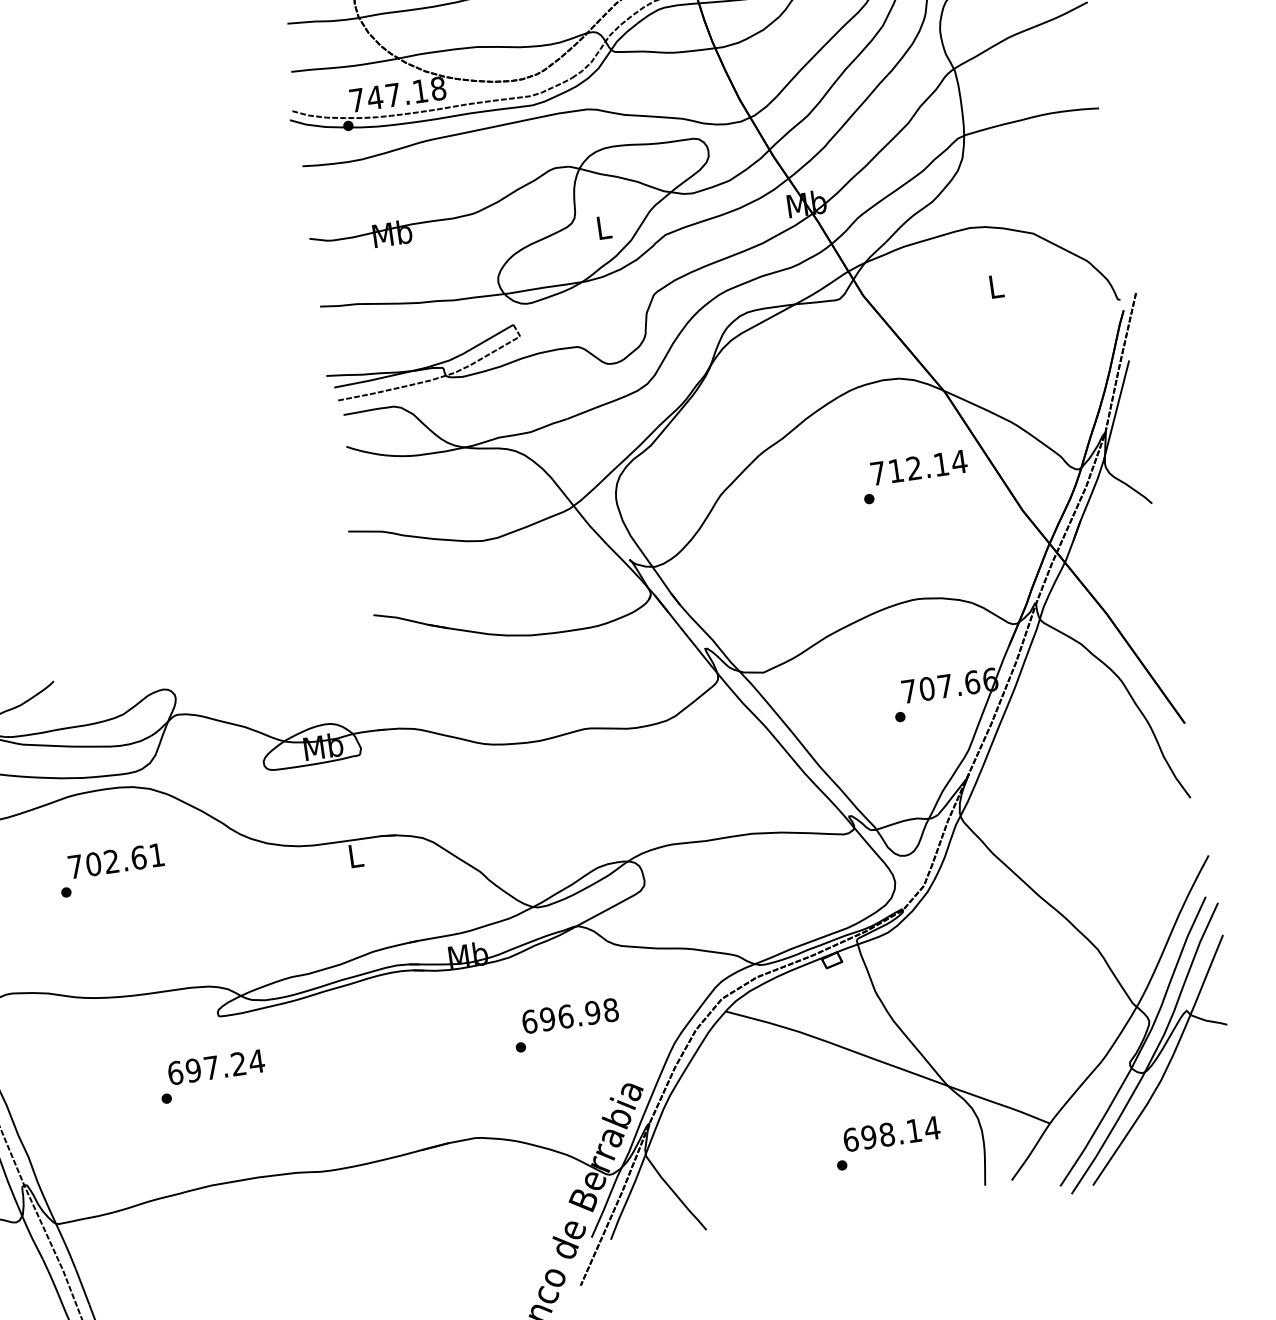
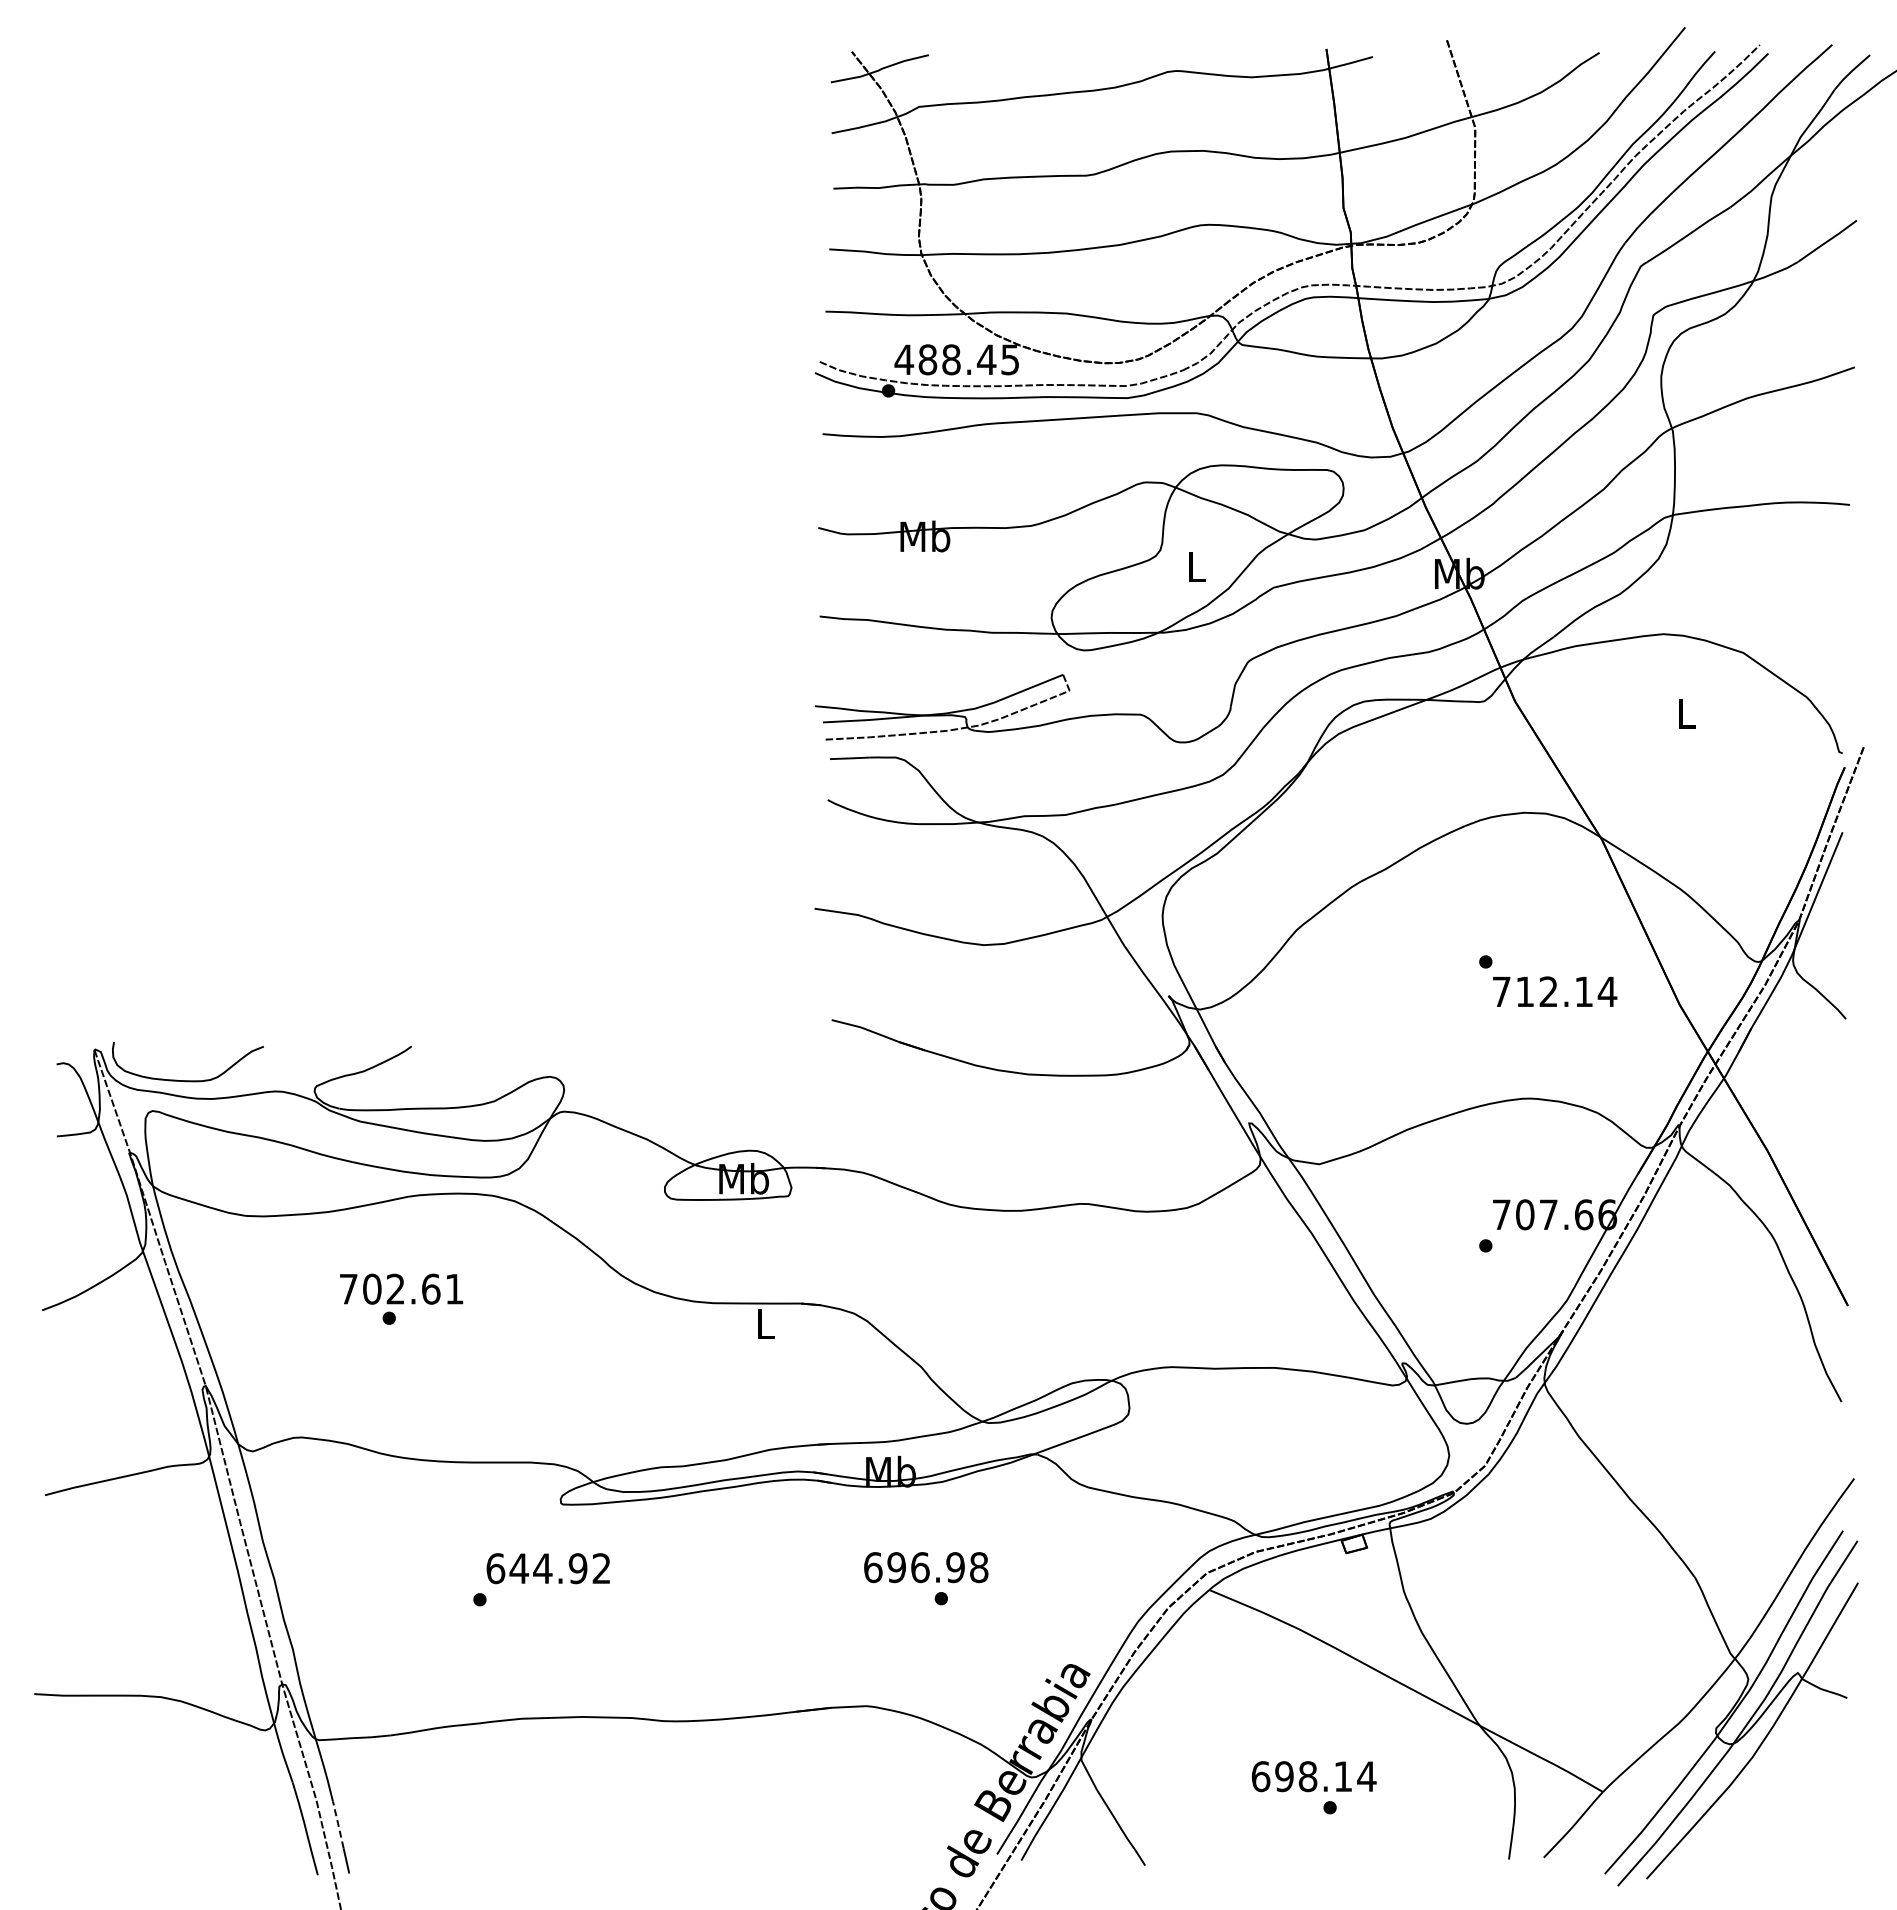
text: (397, 94) -> (956, 359), 747.18 -> 488.45
text: (919, 467) -> (1555, 991), moved
text: (116, 860) -> (401, 1288), moved
text: (570, 1015) -> (926, 1567), moved
text: (225, 1065) -> (560, 1568), 697.24 -> 644.92
text: (891, 1134) -> (1313, 1776), moved
line: (82, 1286) -> (338, 1824), solid -> dashed

